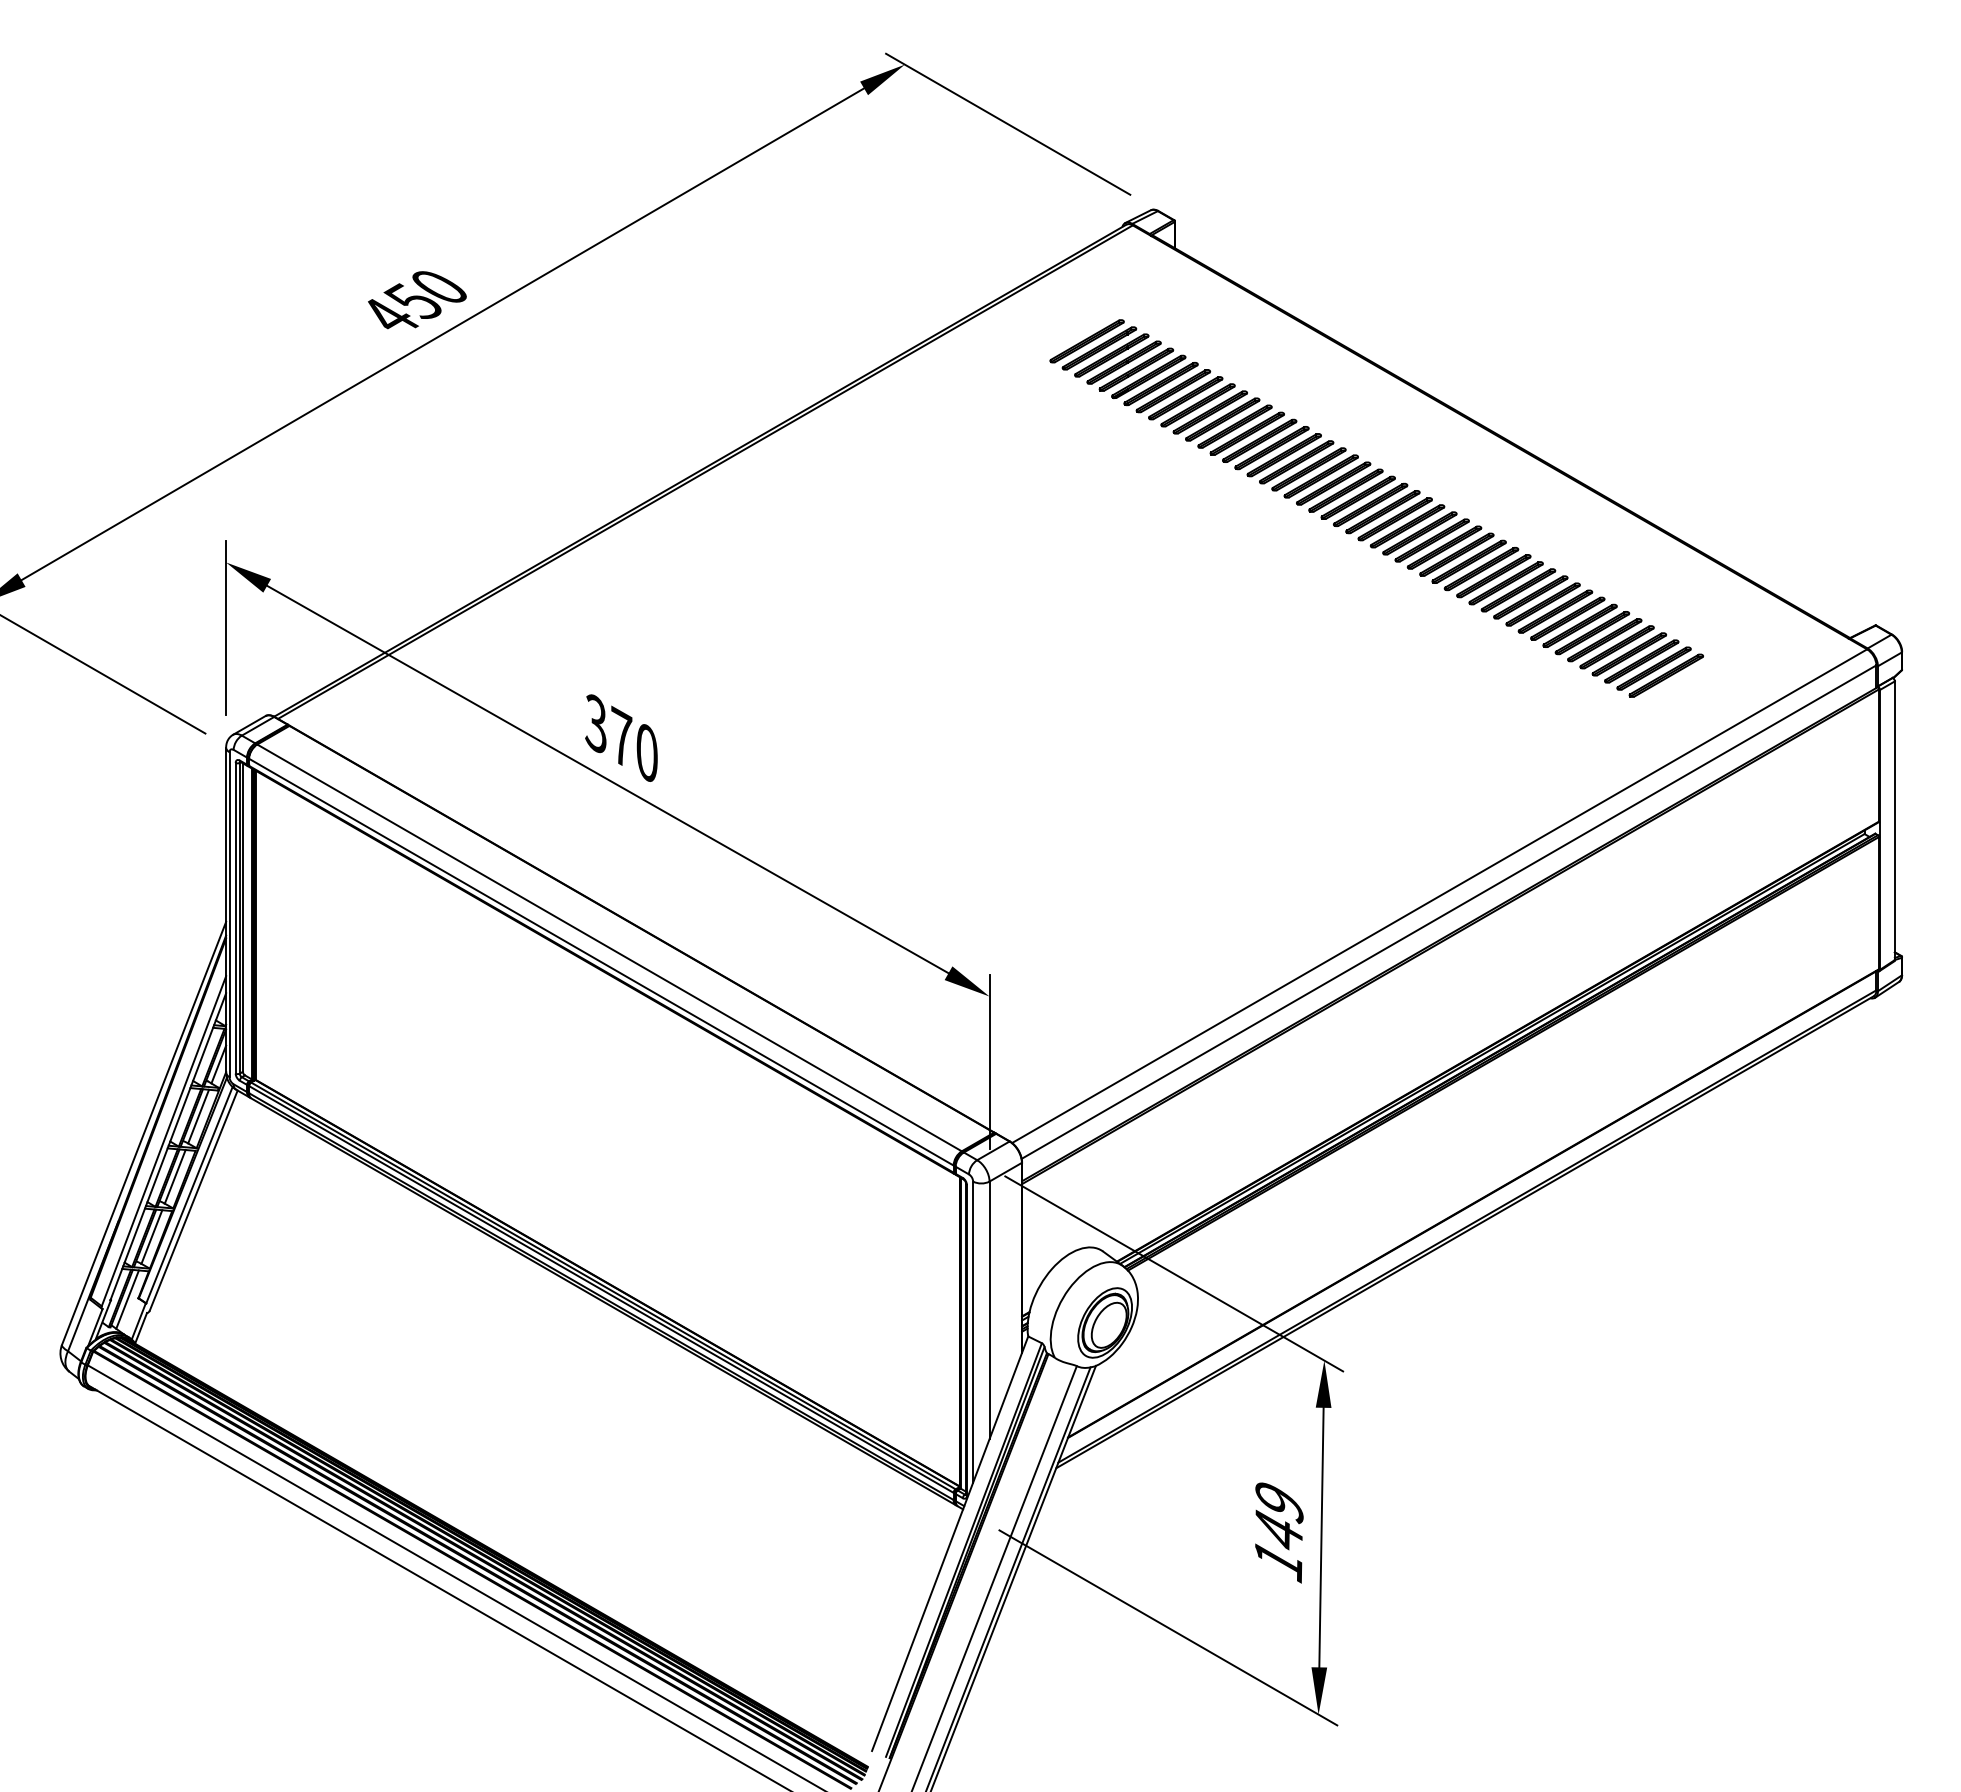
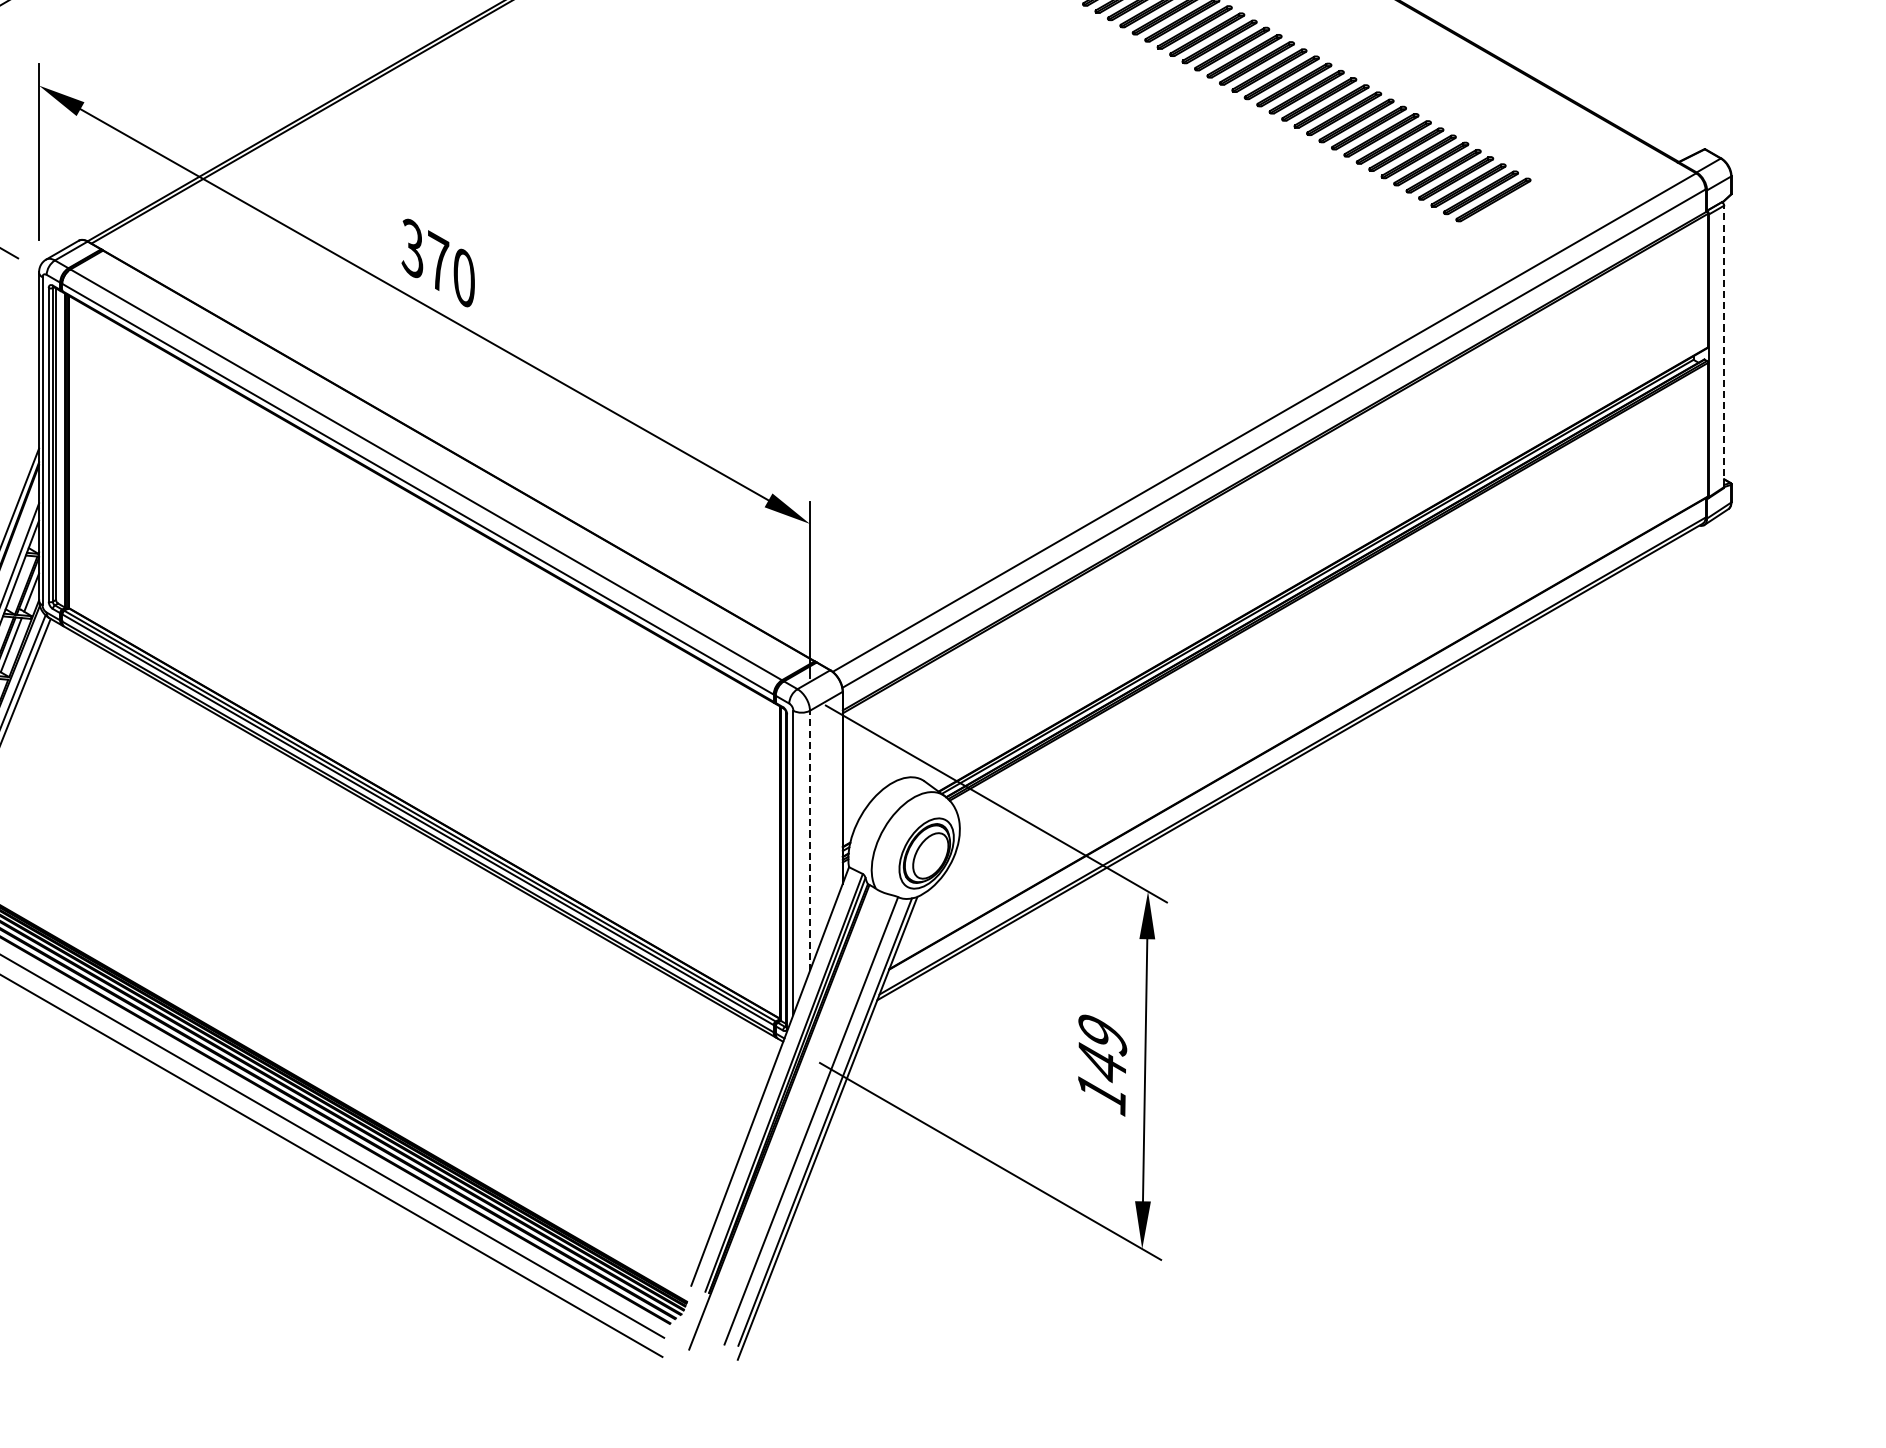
line: (1894, 820) -> (1723, 346), solid -> dashed
line: (989, 1310) -> (809, 840), solid -> dashed

